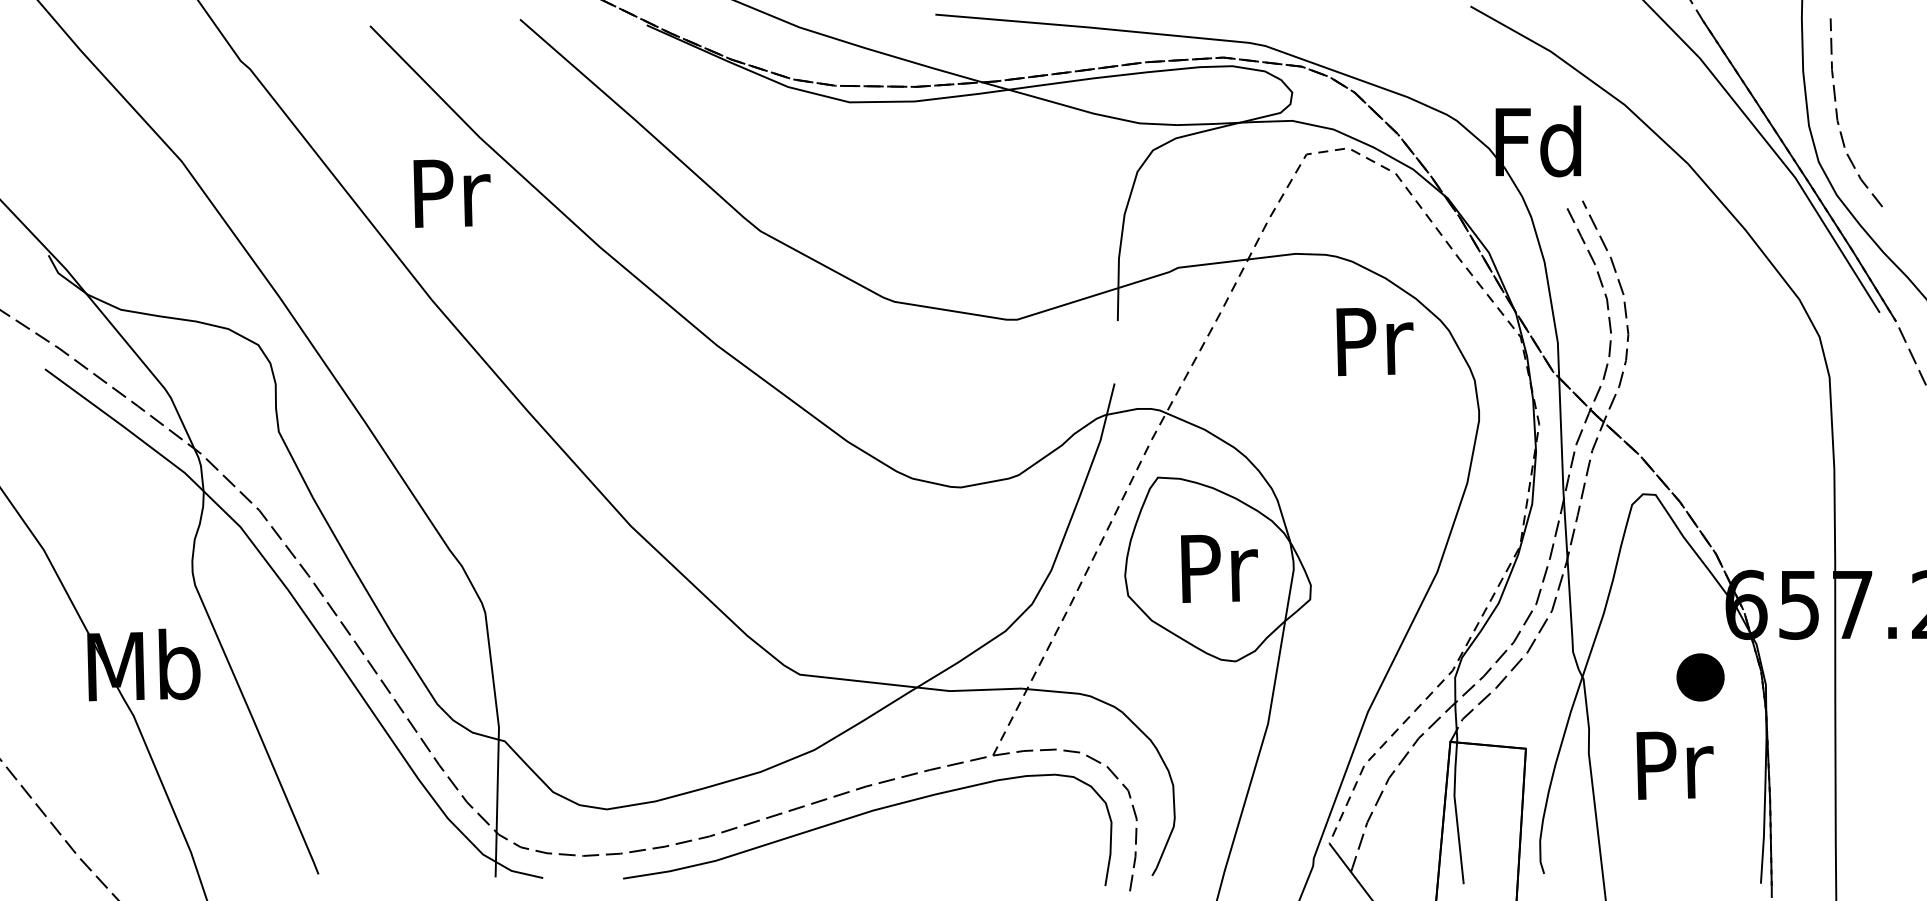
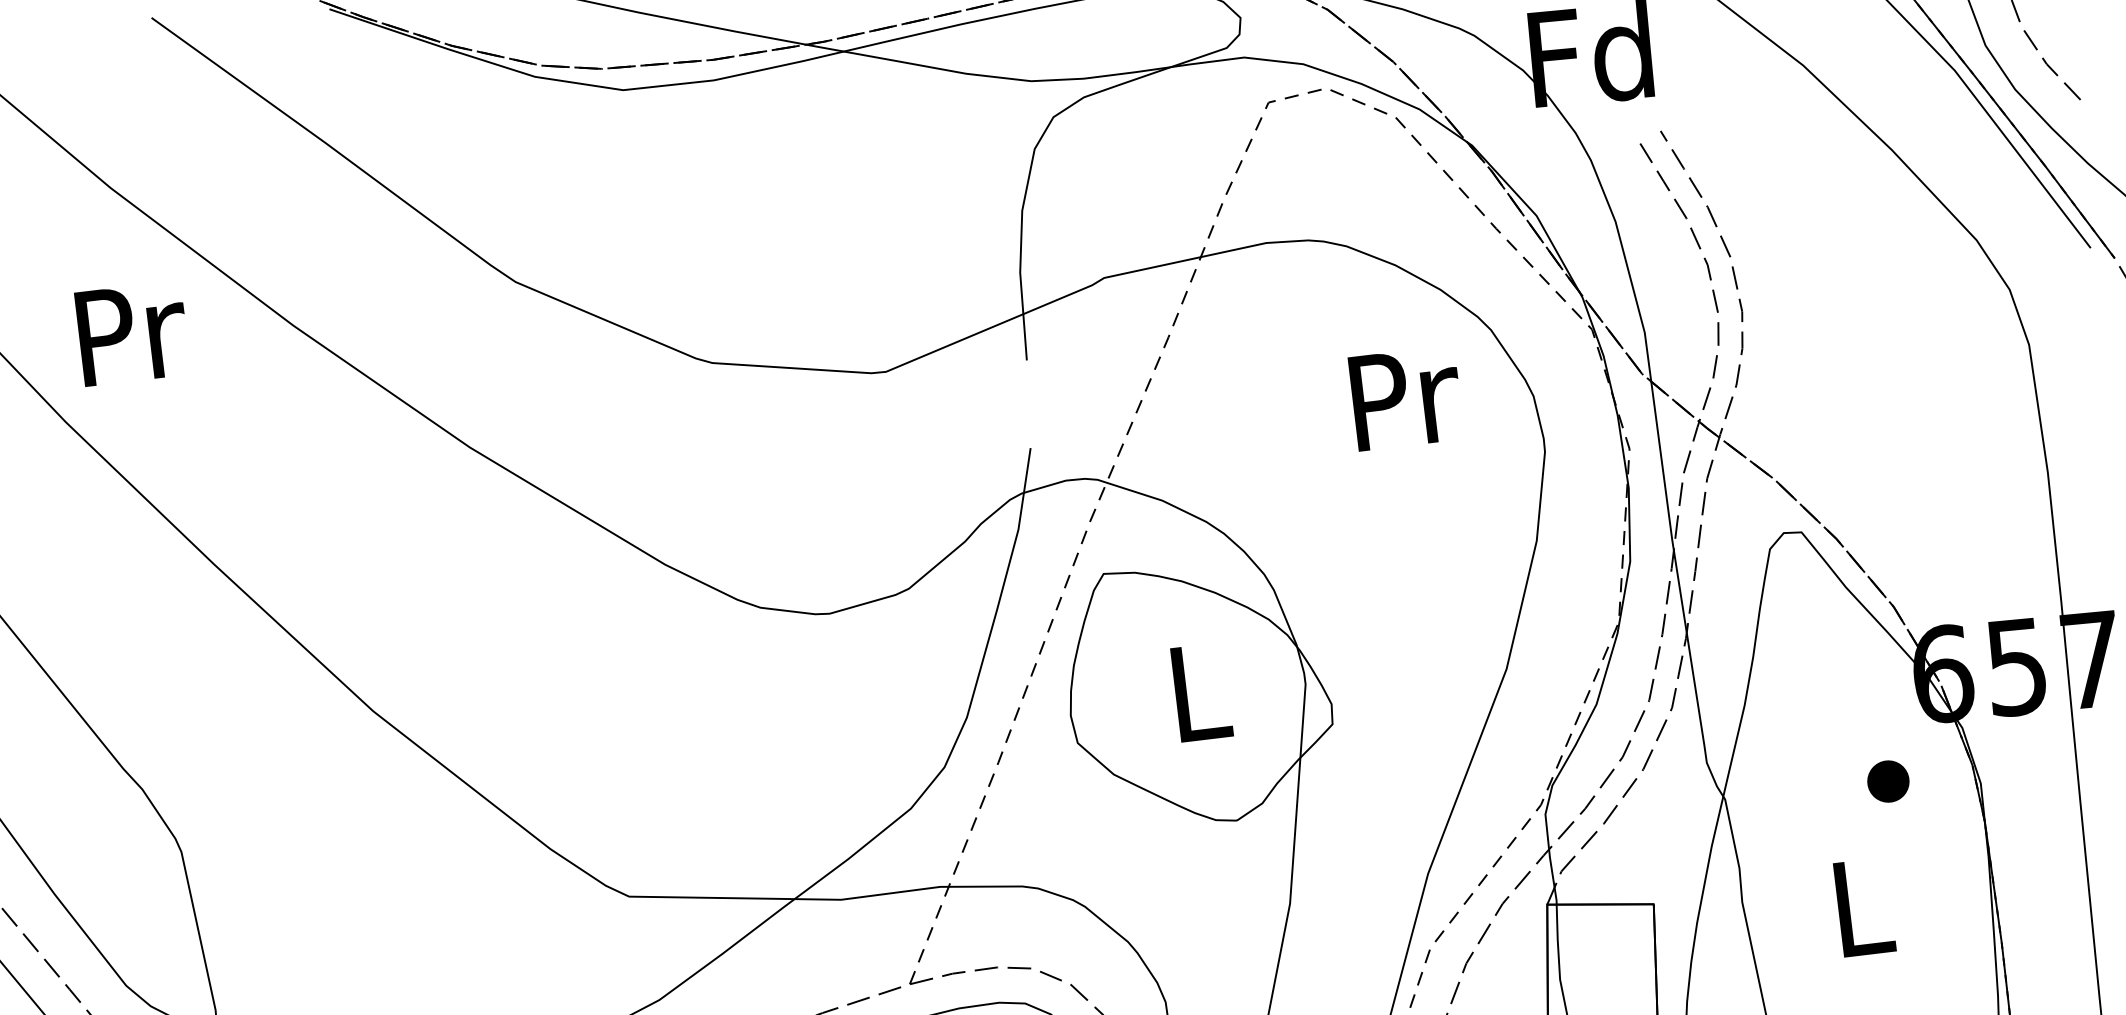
text: (451, 193) -> (131, 334), moved
text: (1374, 342) -> (1405, 400), moved
text: (1219, 568) -> (1201, 692), Pr -> L
part: (1700, 677) -> (1888, 781), size x0.62
text: (1674, 765) -> (1863, 908), Pr -> L

